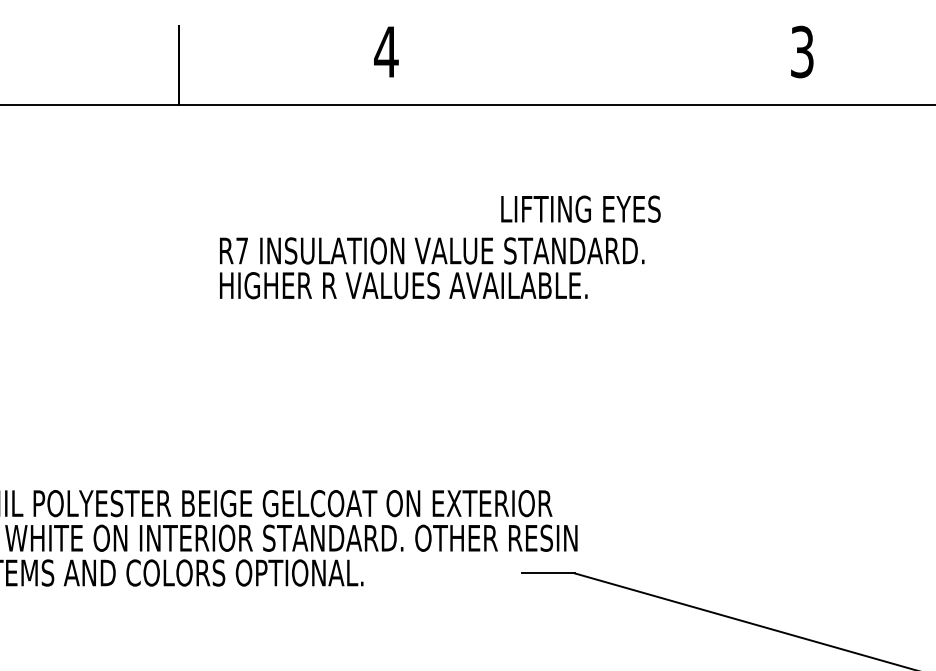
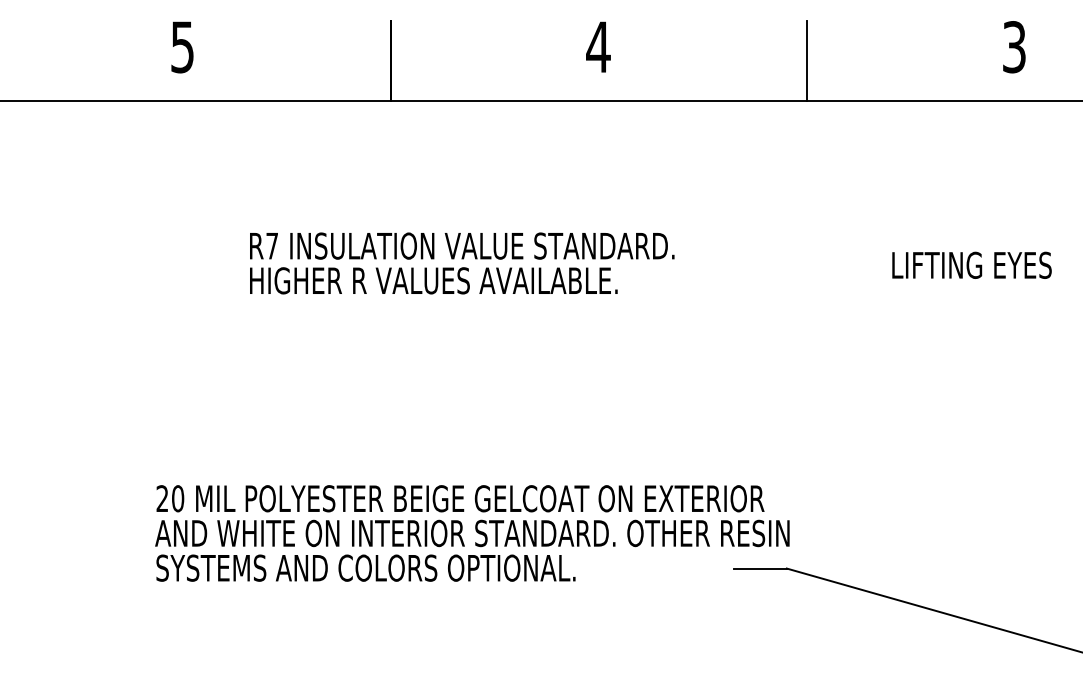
line: (595, 65) -> (807, 60), added
text: (580, 208) -> (971, 264), moved
text: (432, 268) -> (462, 263), moved

